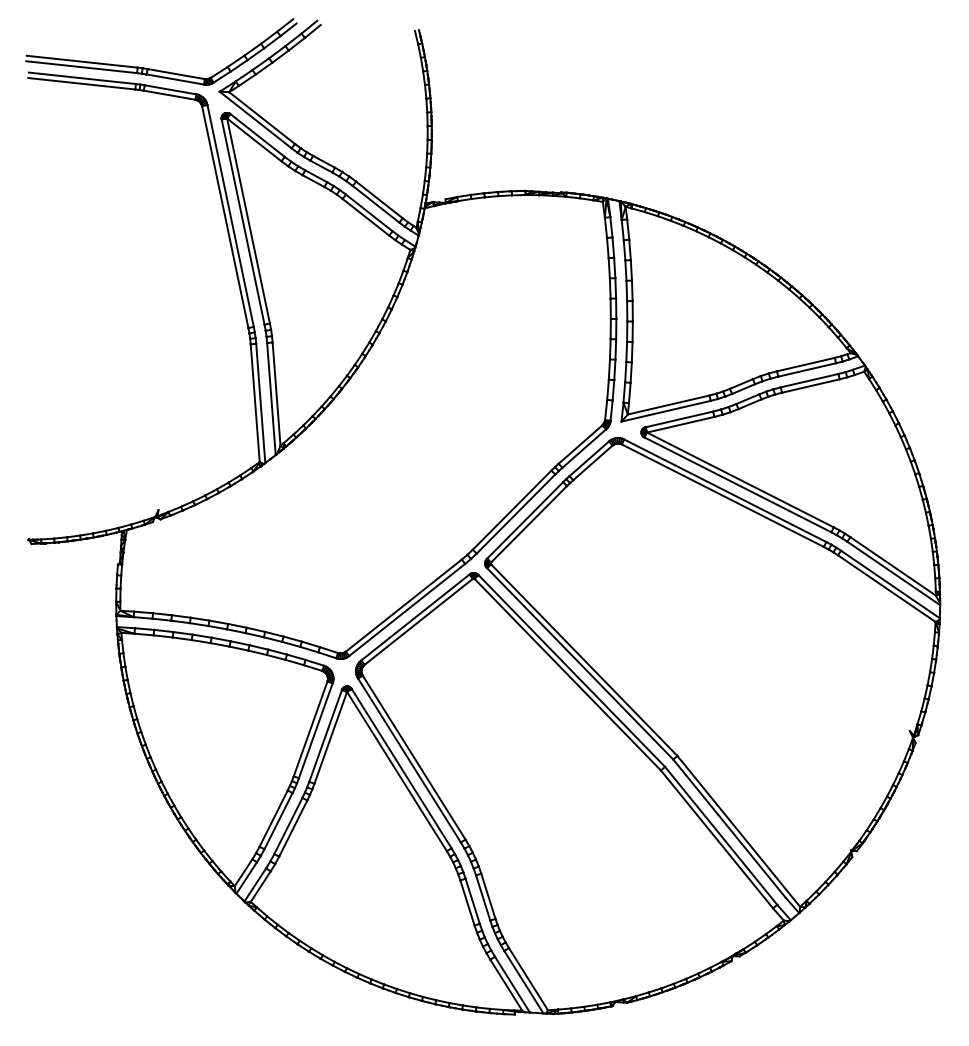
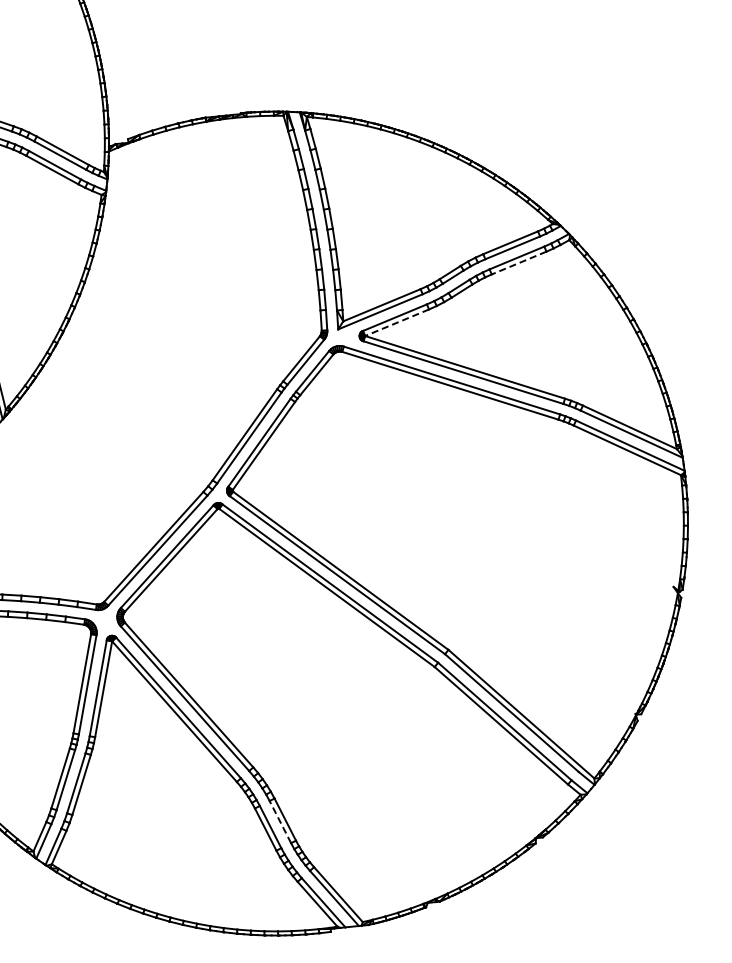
line: (810, 386) -> (518, 263), solid -> dashed
line: (680, 424) -> (396, 322), solid -> dashed
line: (483, 898) -> (280, 822), solid -> dashed

